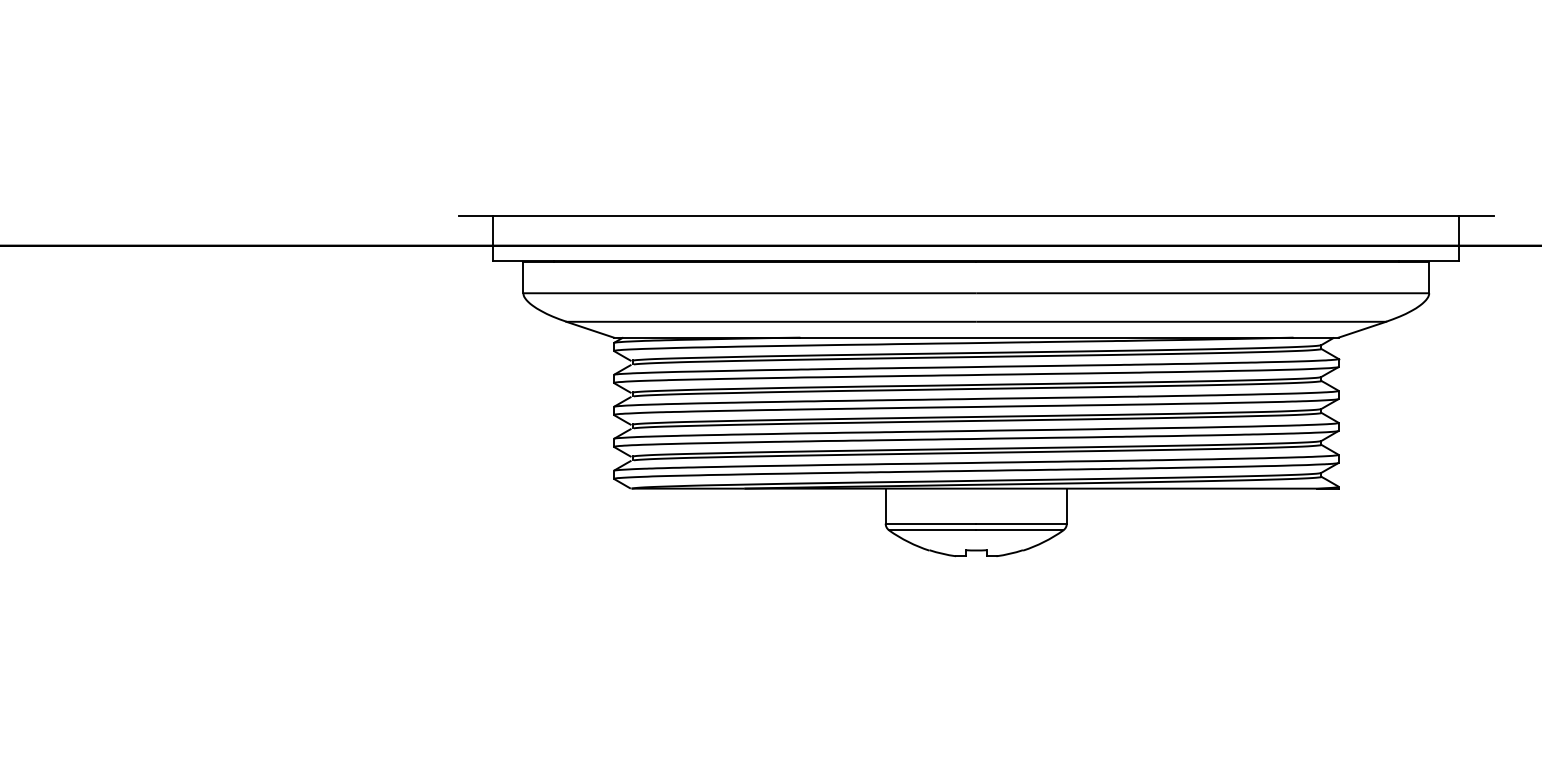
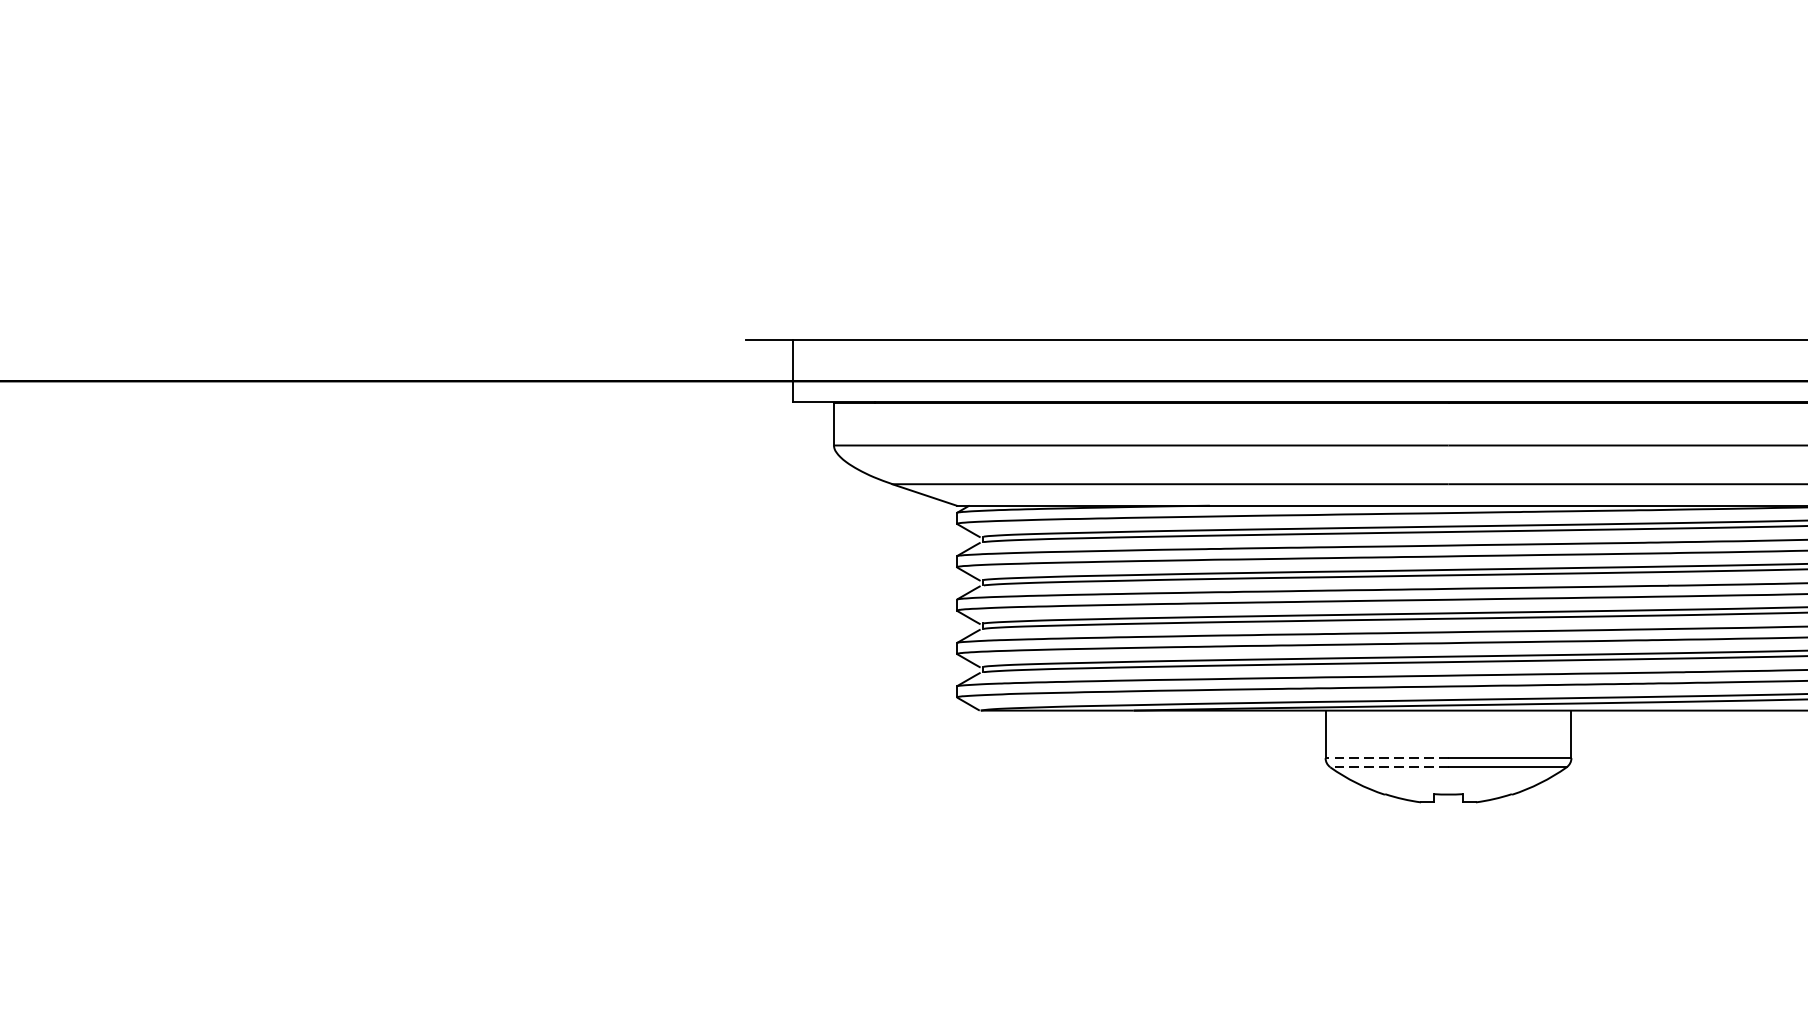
line: (930, 523) -> (1386, 757), solid -> dashed
line: (932, 530) -> (1389, 767), solid -> dashed

